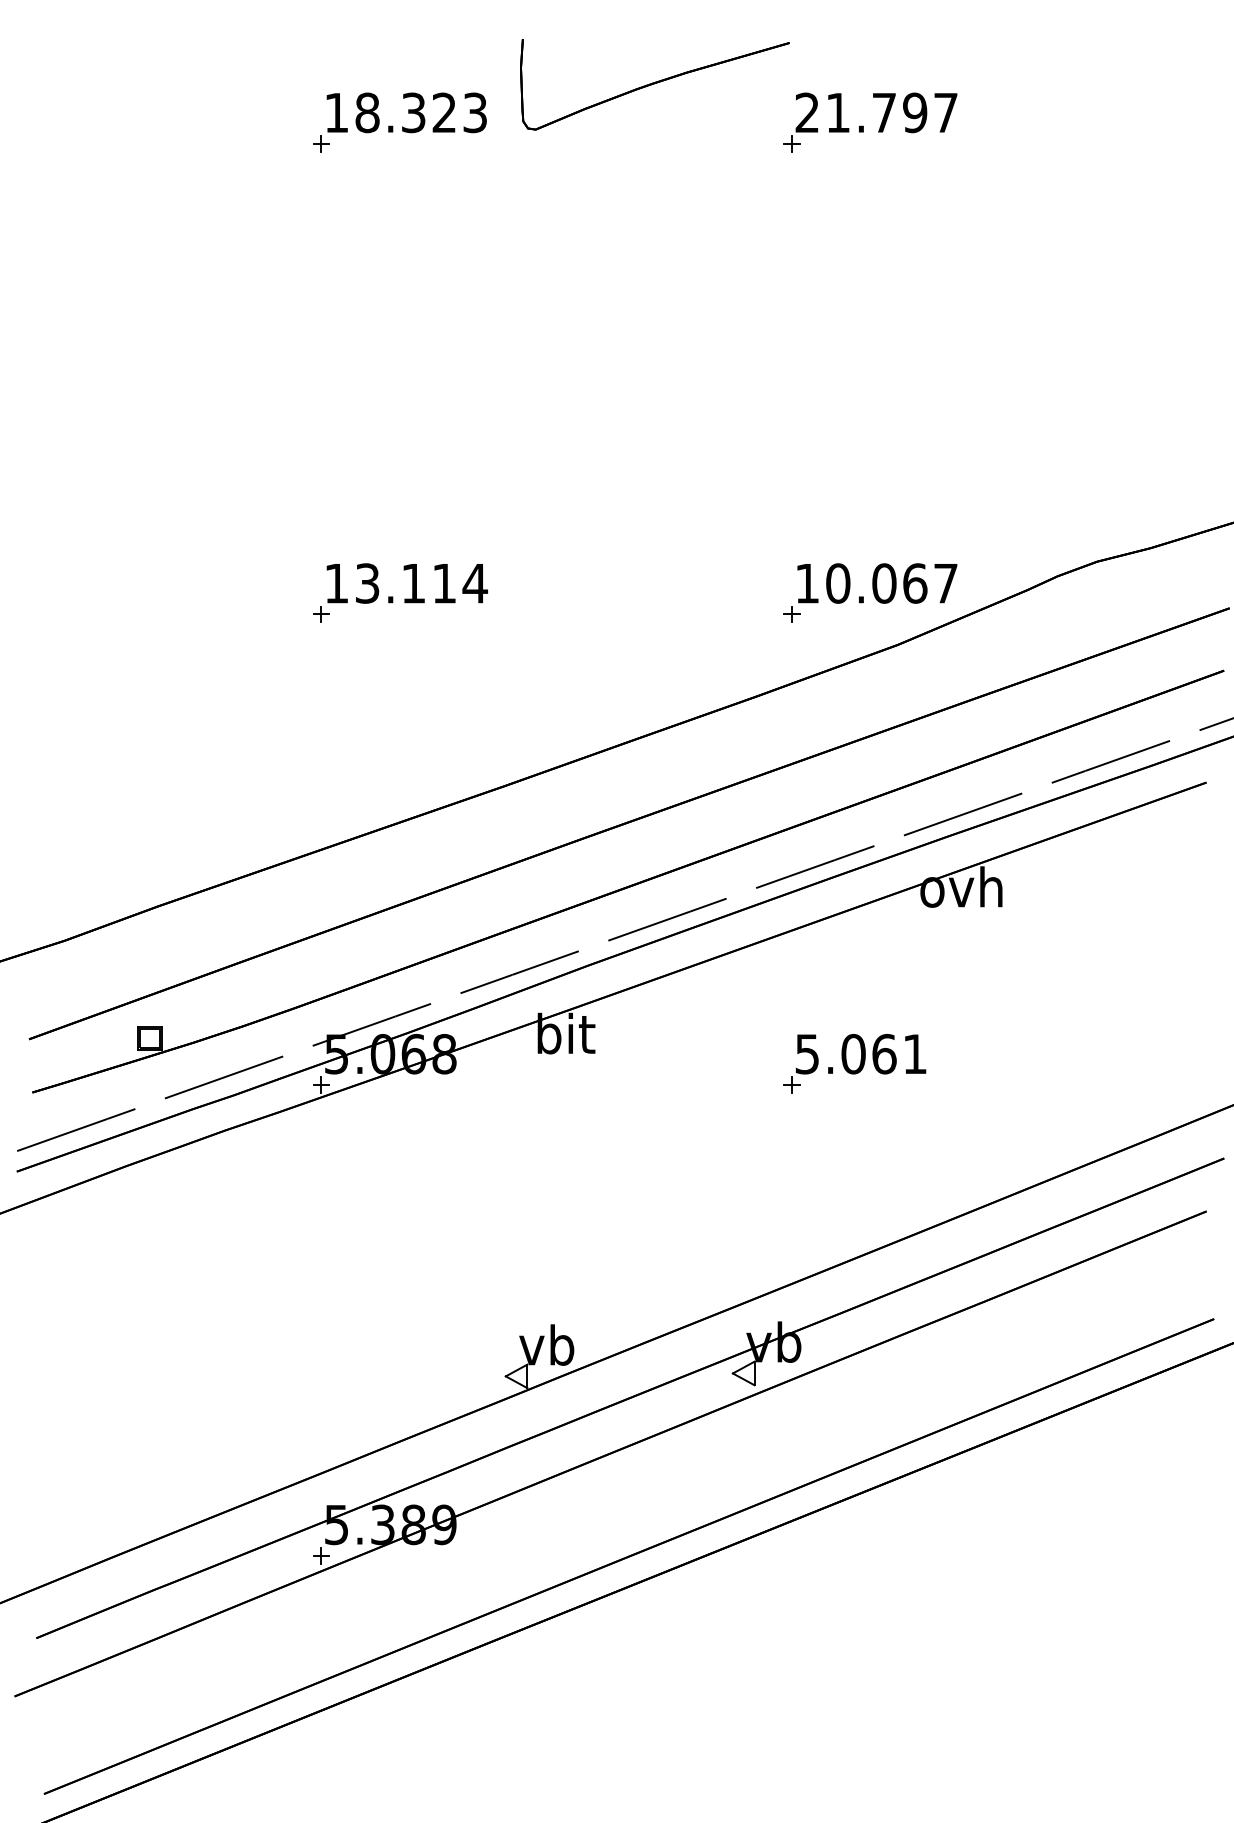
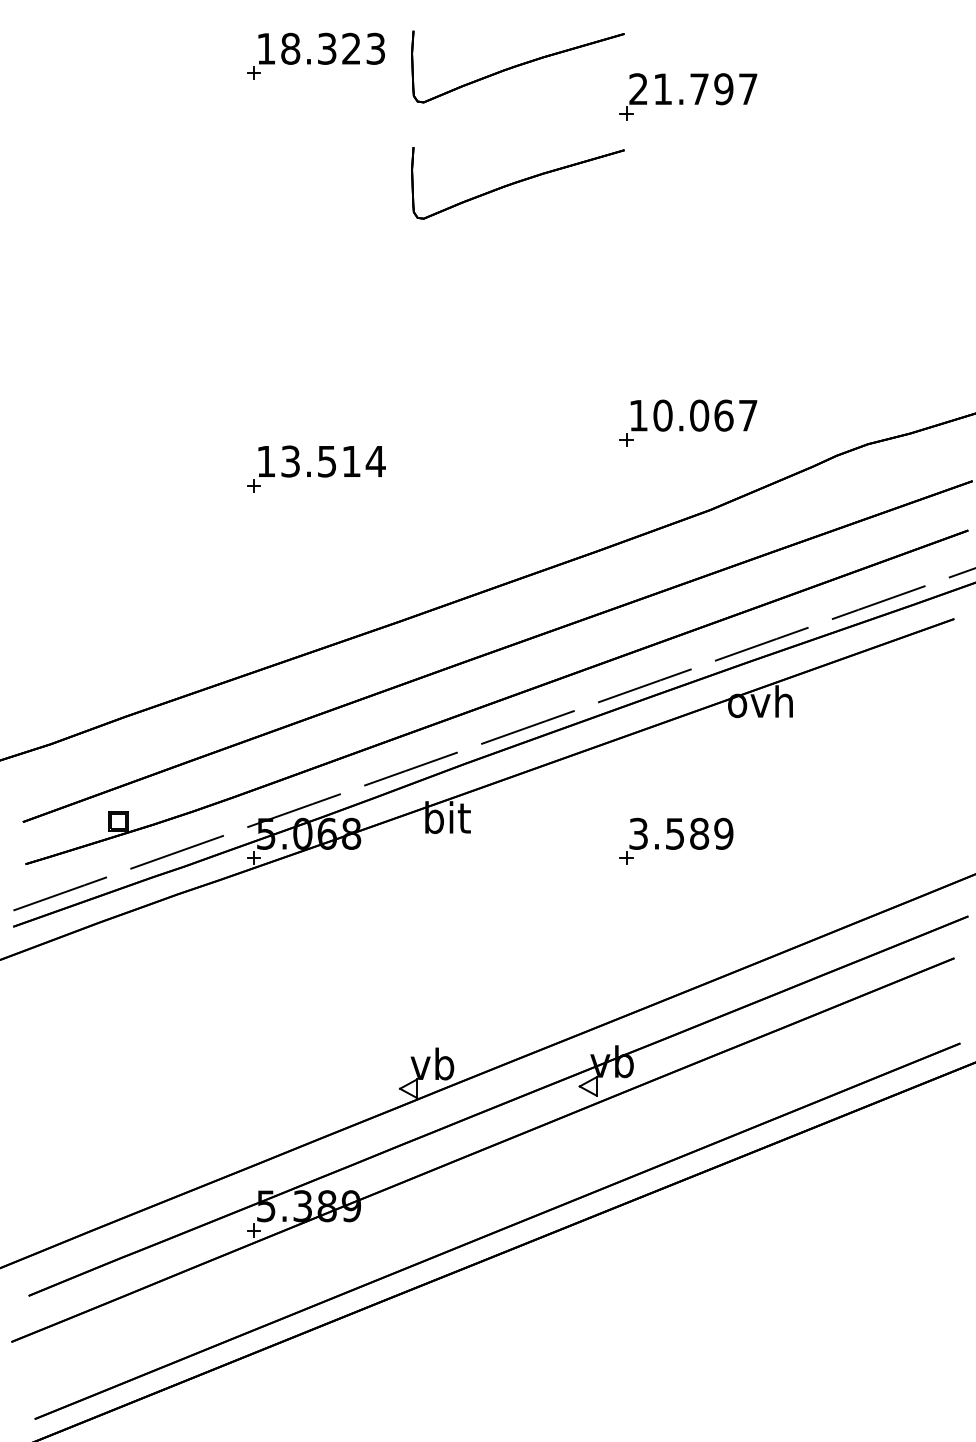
part: (399, 122) -> (315, 56), moved
part: (654, 231) -> (517, 183), added
text: (413, 583) -> (327, 461), 13.114 -> 13.514
part: (870, 592) -> (688, 422), moved
text: (861, 1054) -> (681, 834), 5.061 -> 3.589

